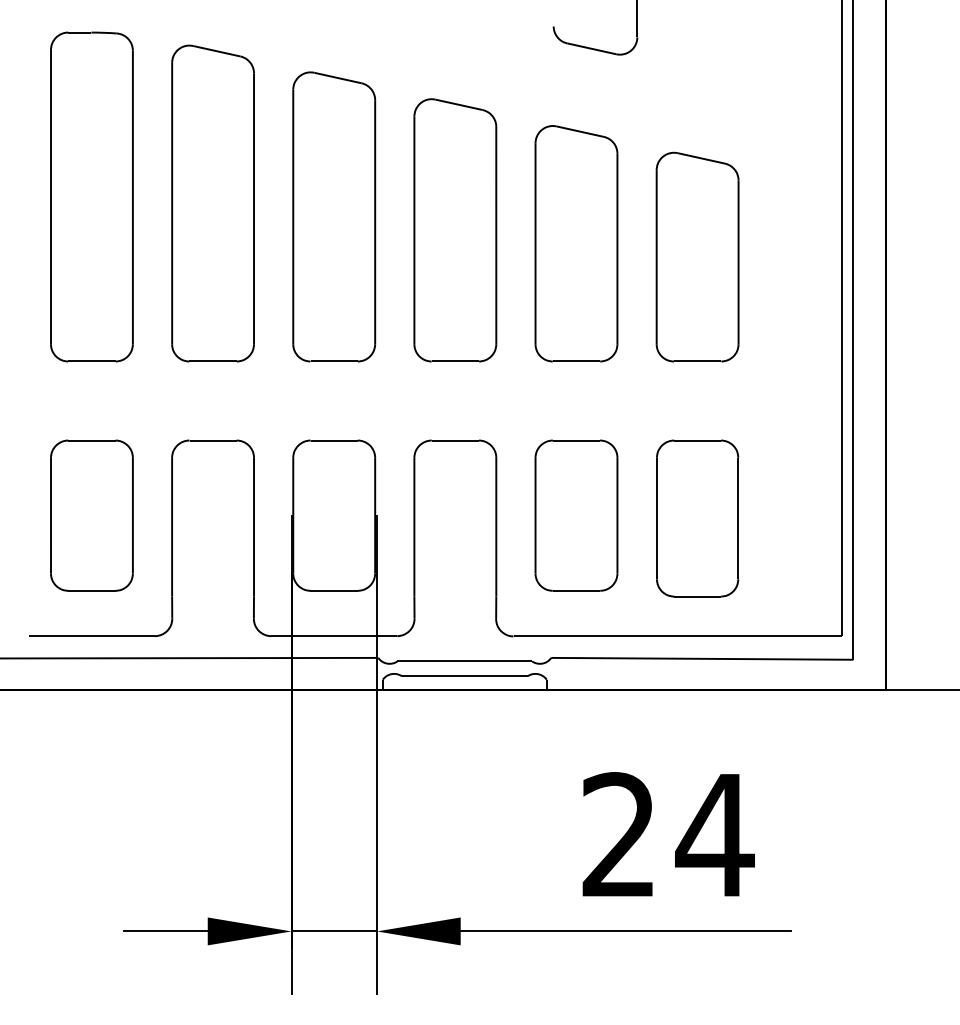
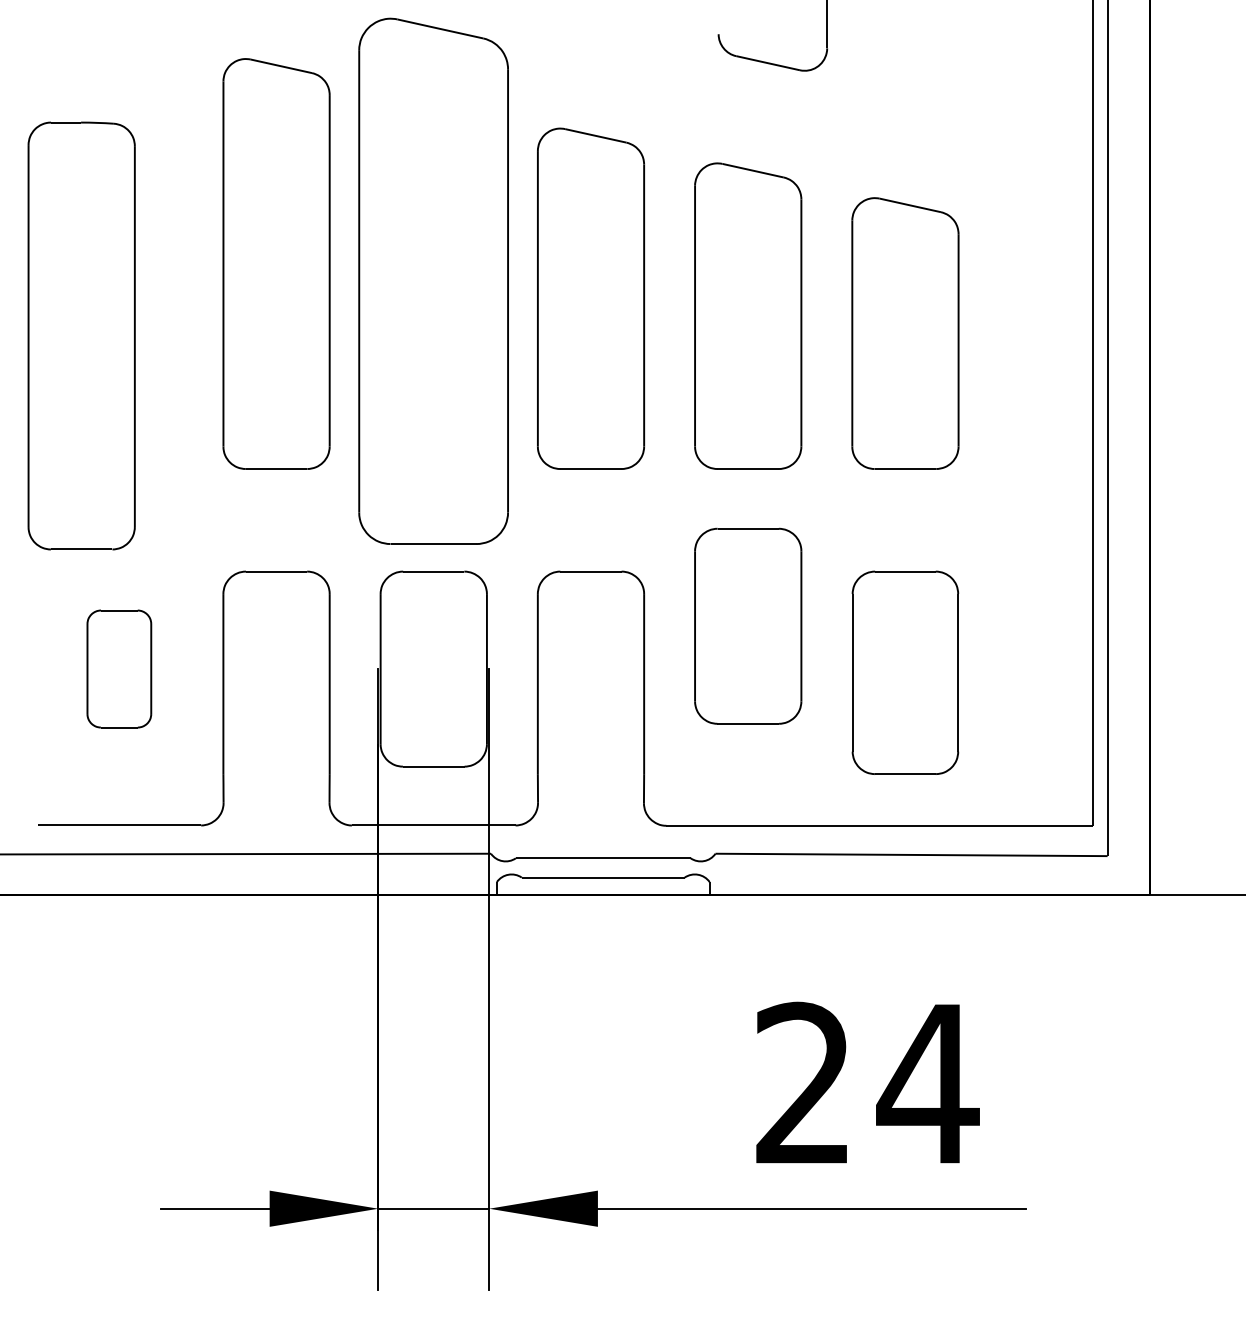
part: (91, 196) -> (81, 335), moved
part: (334, 216) -> (434, 280), size x1.4
part: (91, 515) -> (118, 668), size x0.6
part: (576, 515) -> (748, 626), moved

